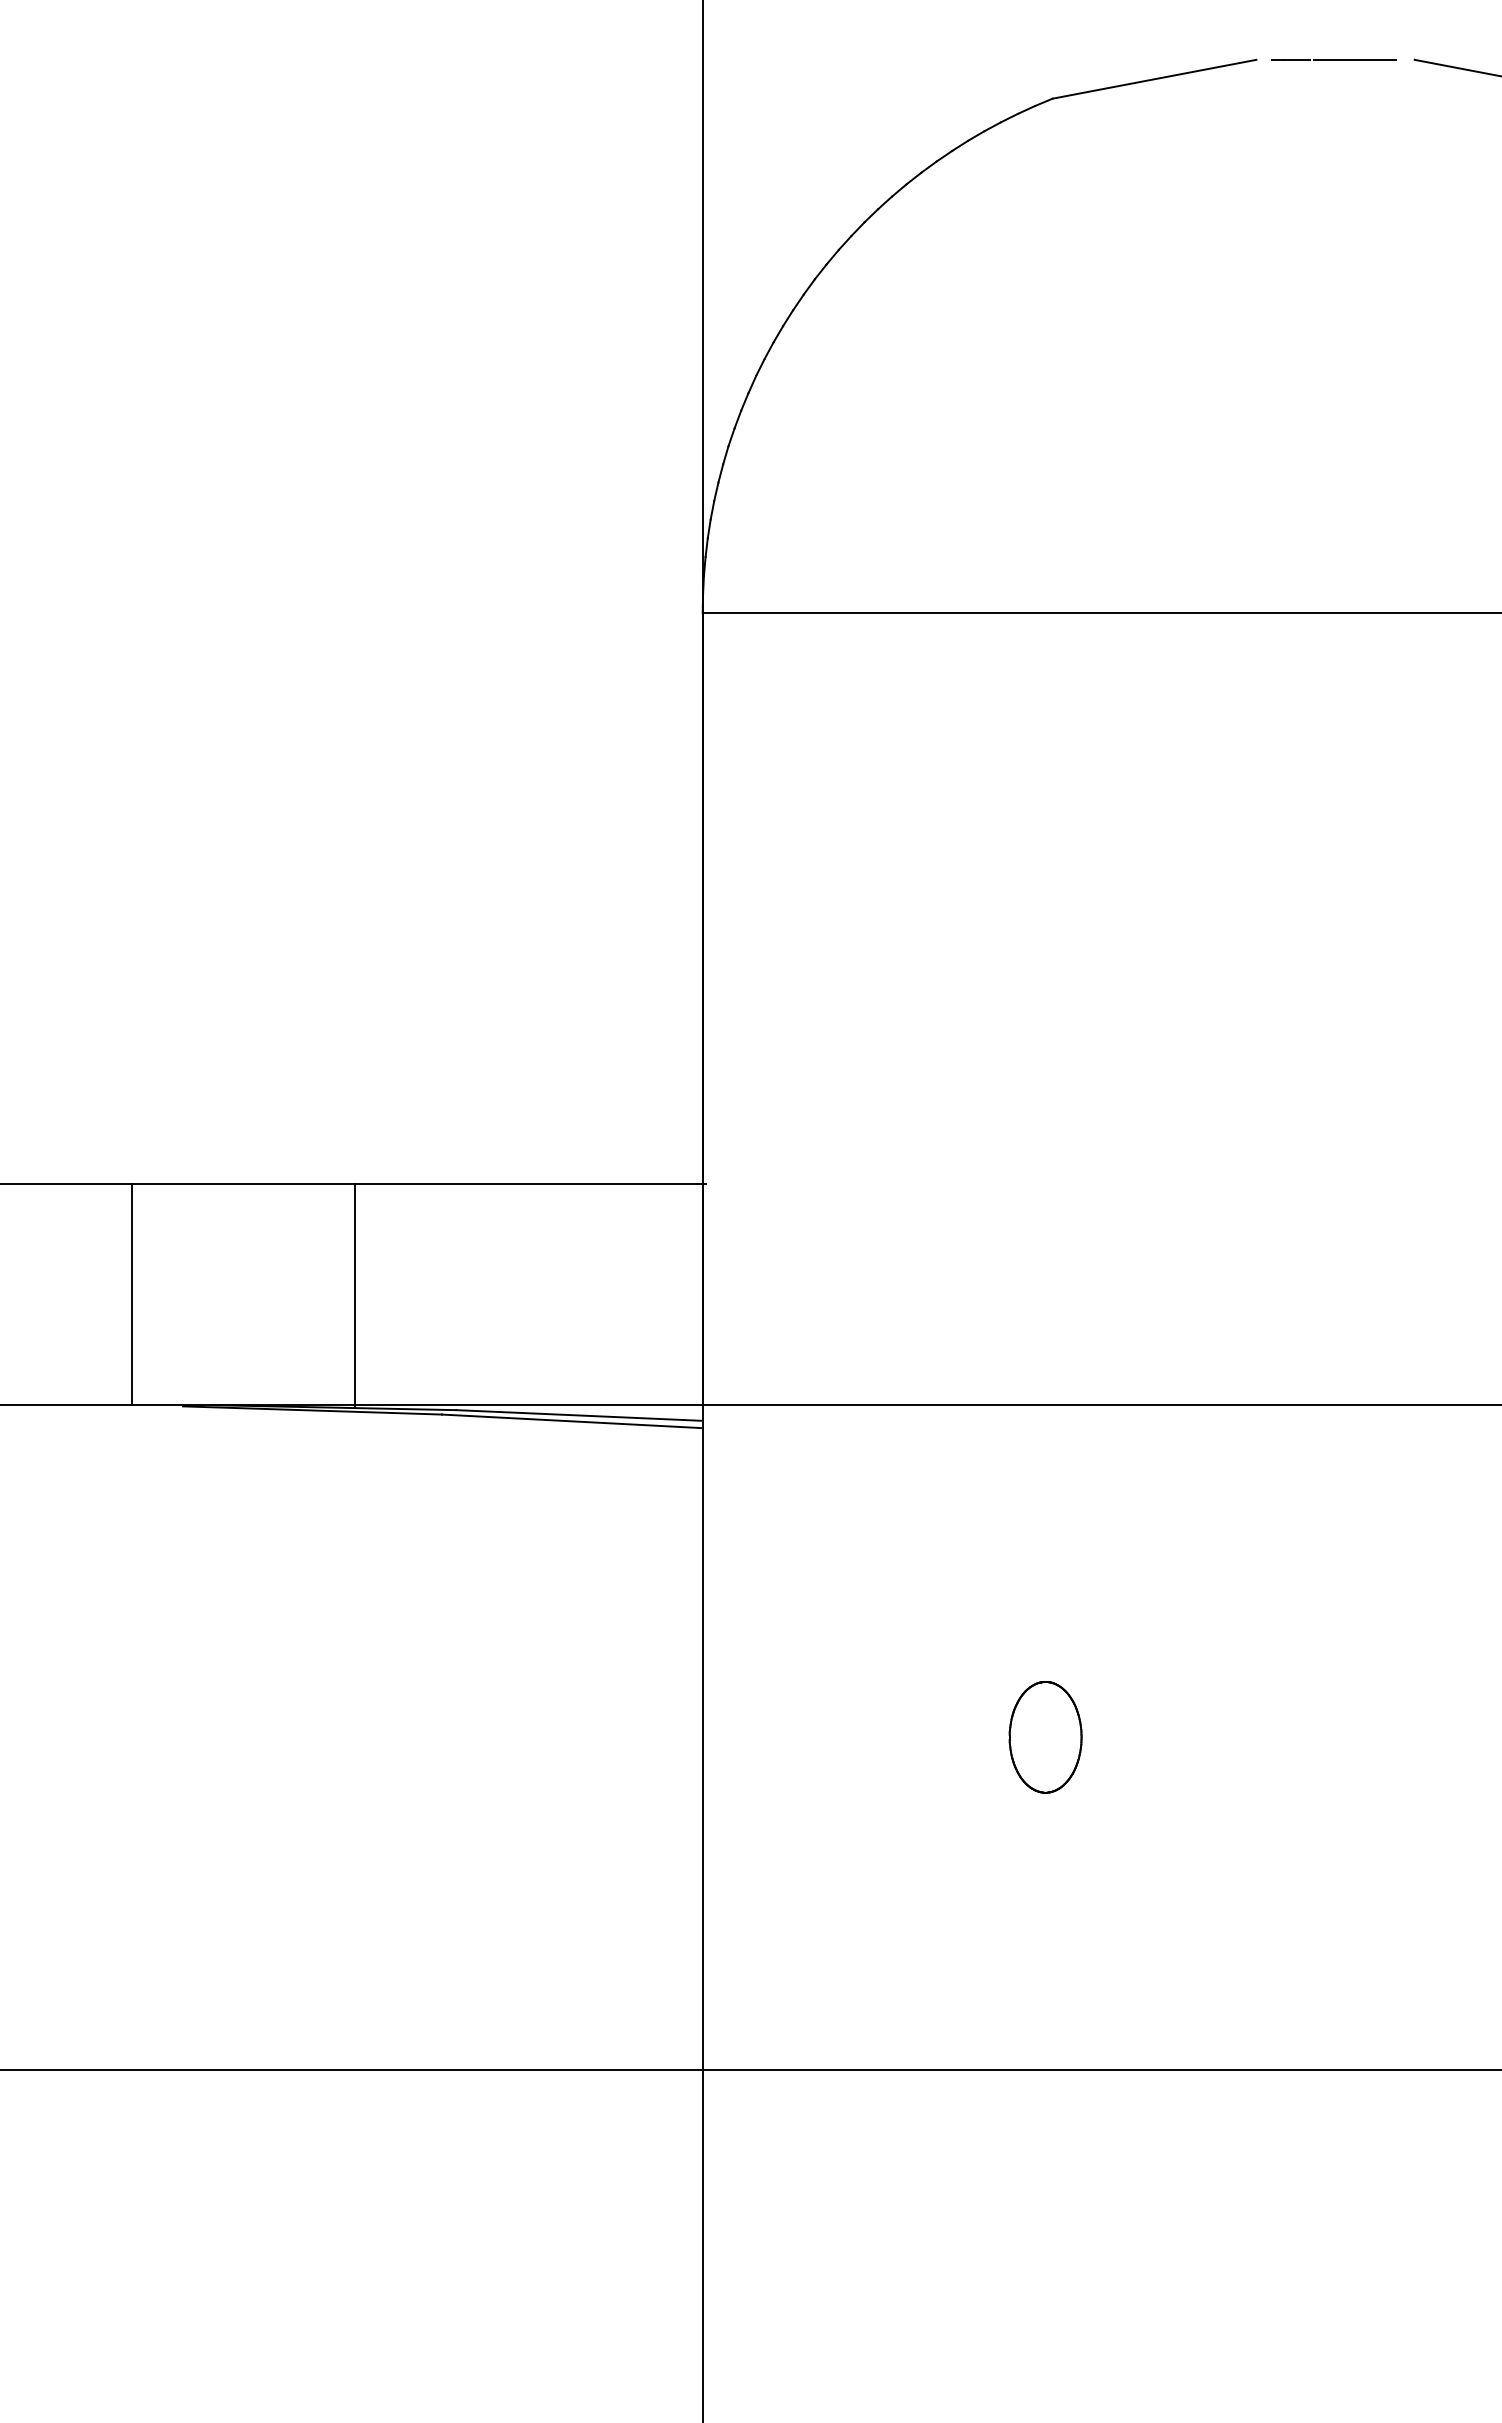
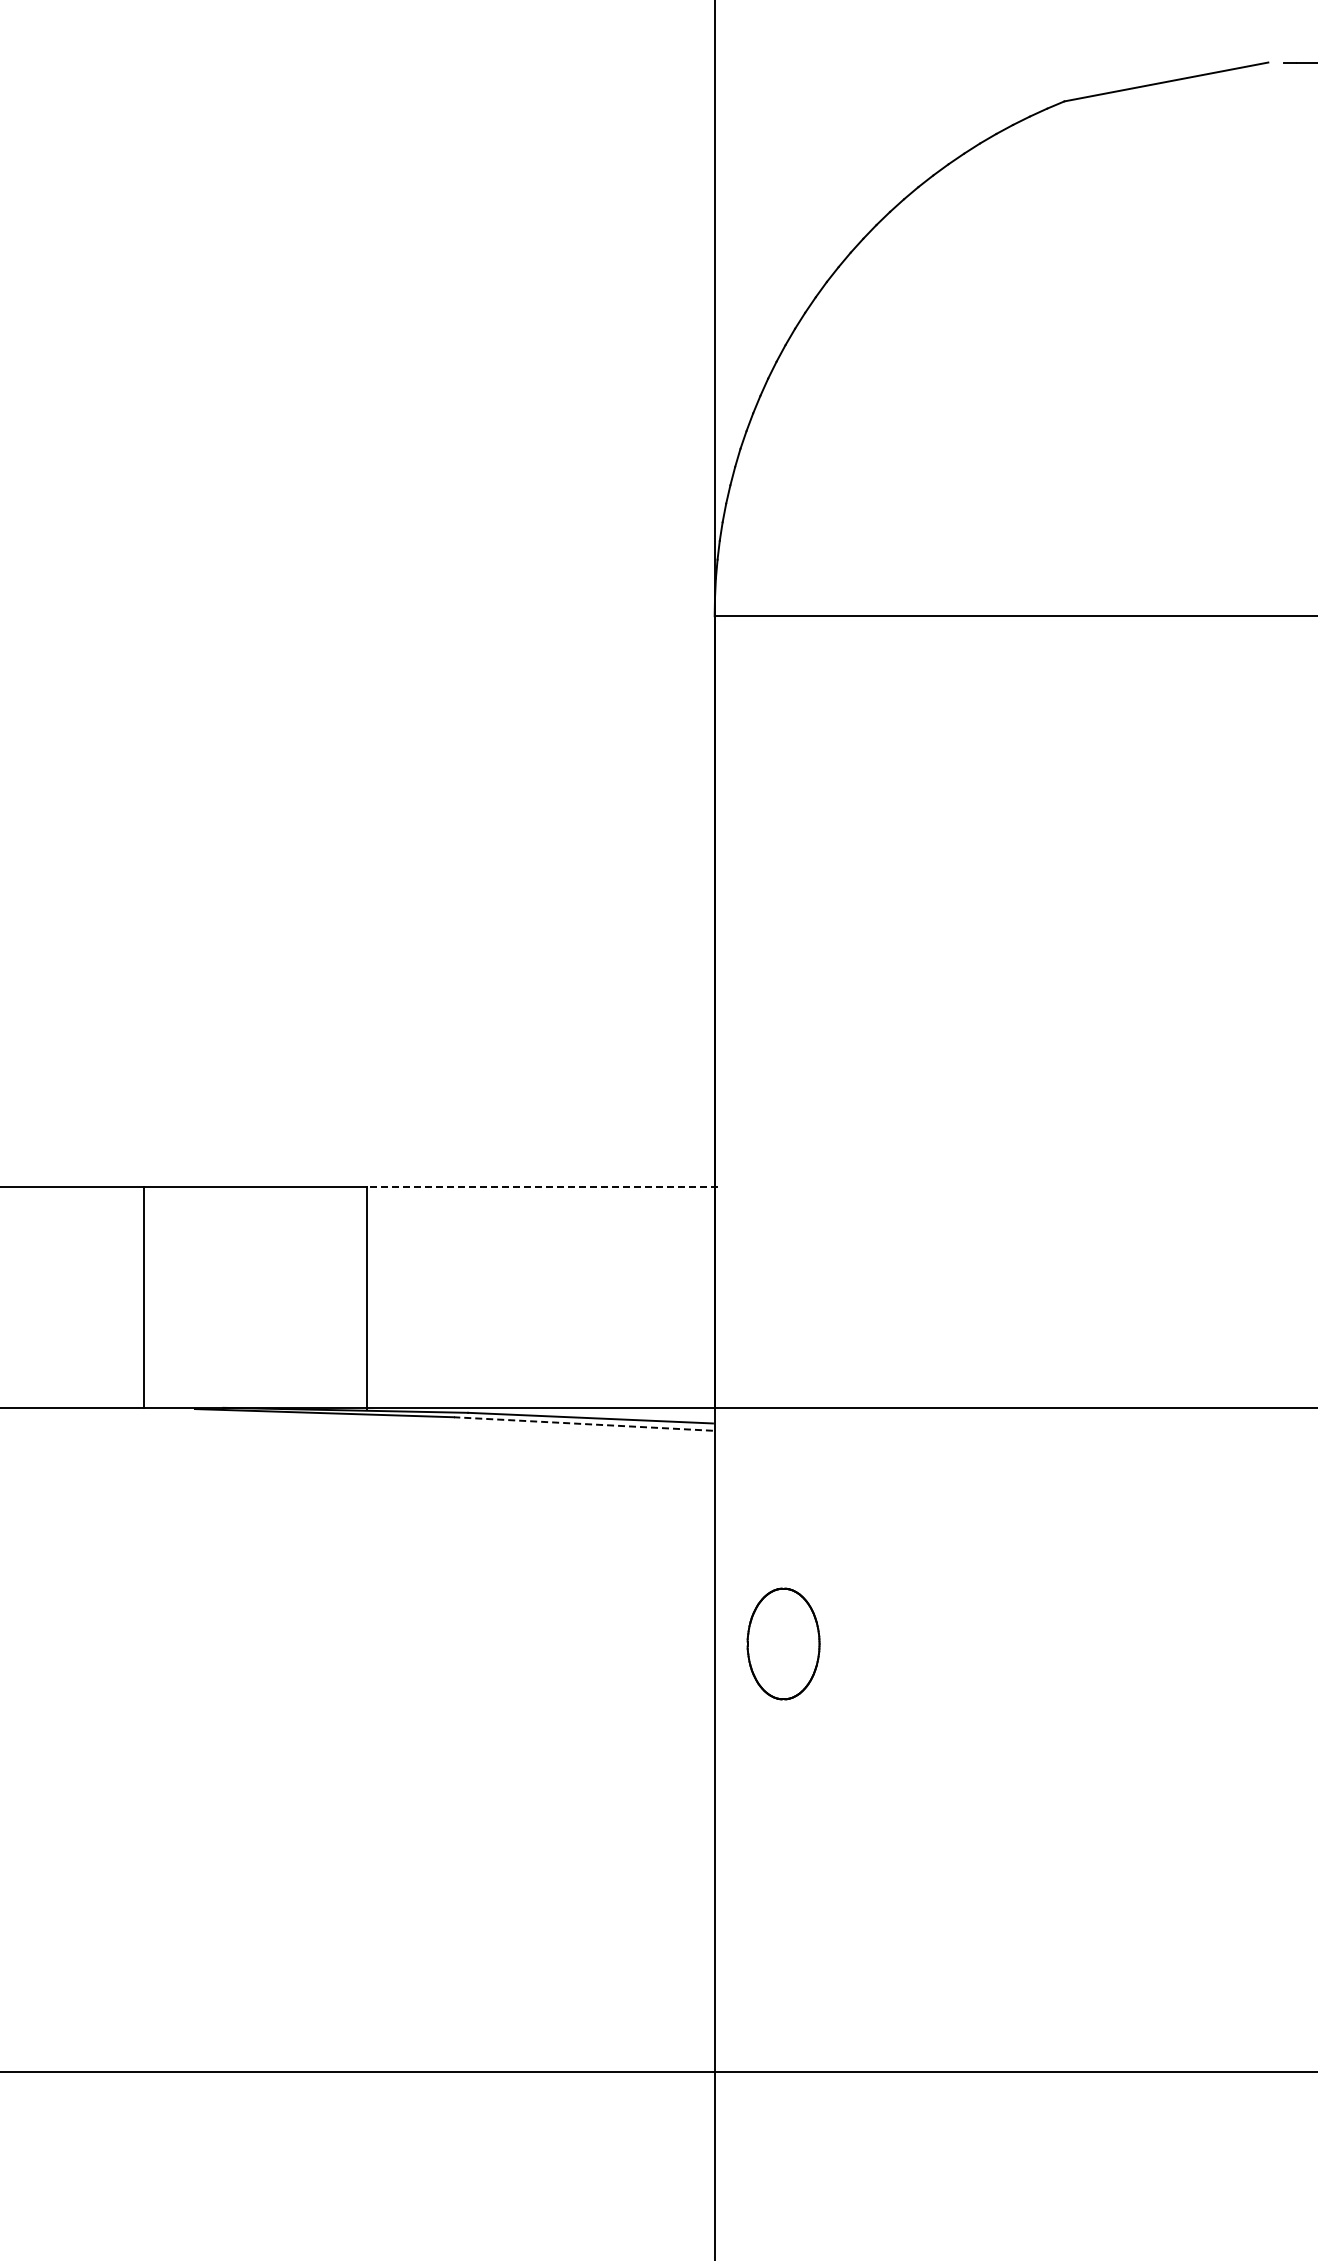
line: (529, 1183) -> (541, 1186), solid -> dashed
line: (571, 1421) -> (583, 1424), solid -> dashed
part: (1045, 1737) -> (783, 1644), moved

